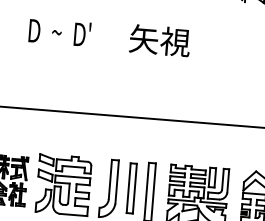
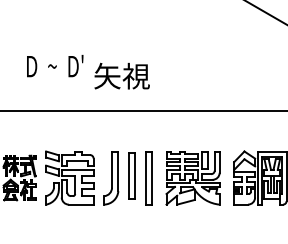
text: (60, 32) -> (55, 66), moved
text: (159, 39) -> (121, 75), moved

